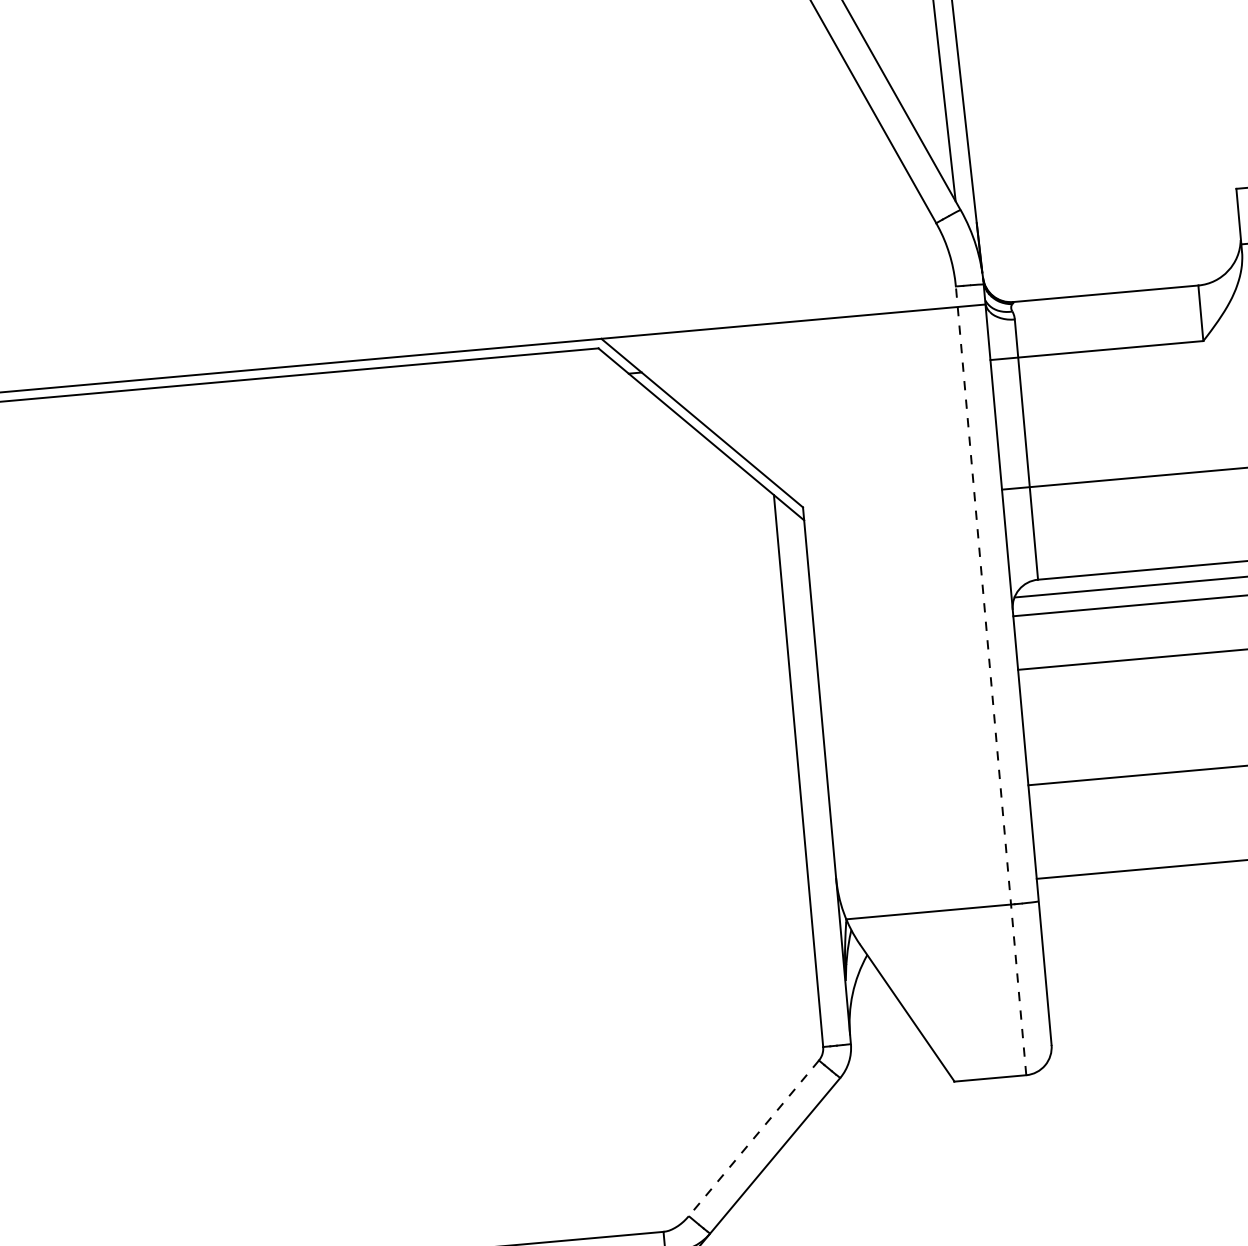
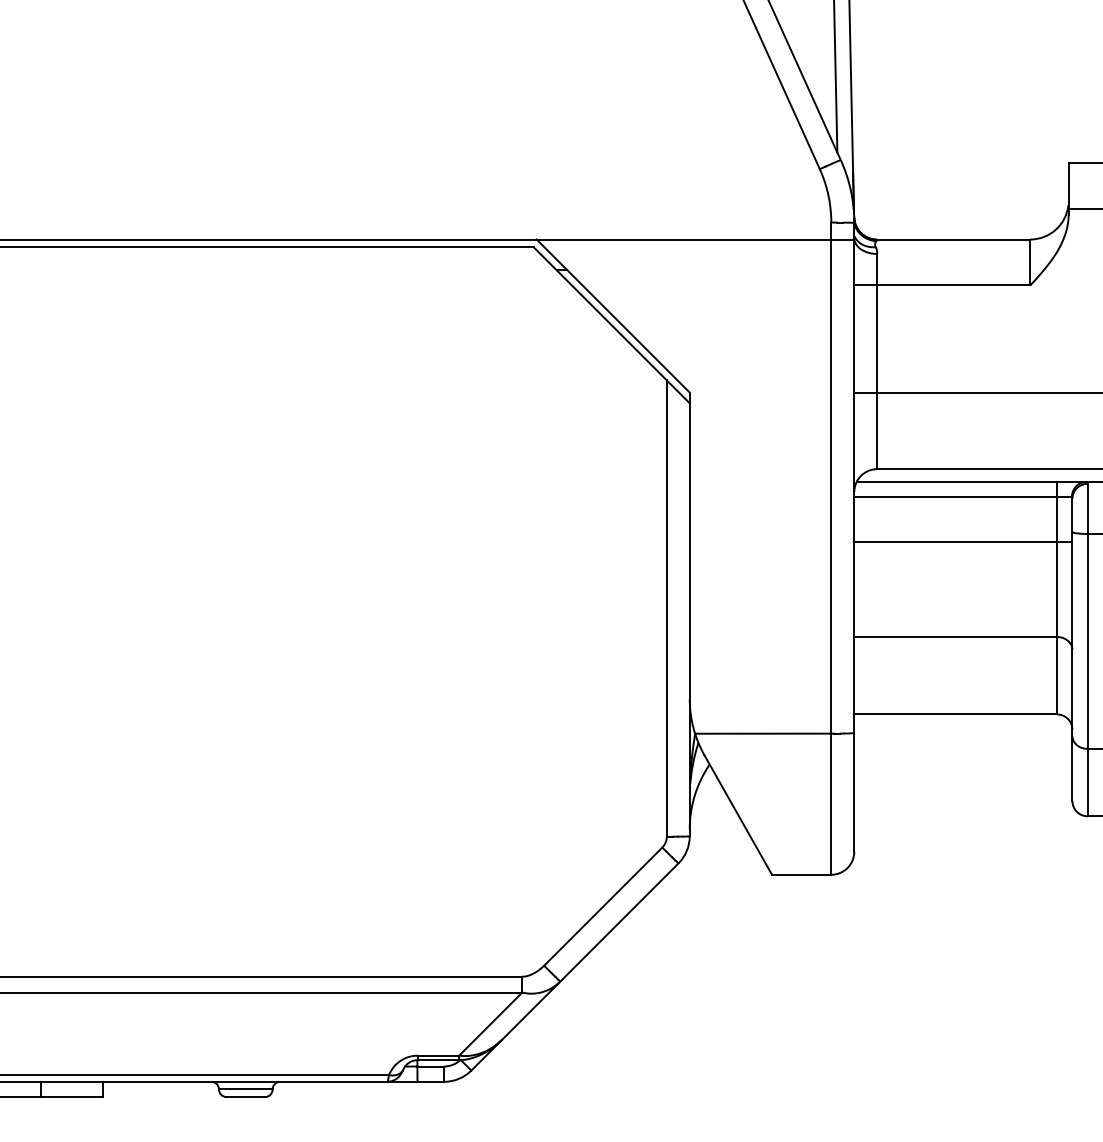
line: (991, 680) -> (831, 548), dashed -> solid
line: (754, 1138) -> (603, 906), dashed -> solid

